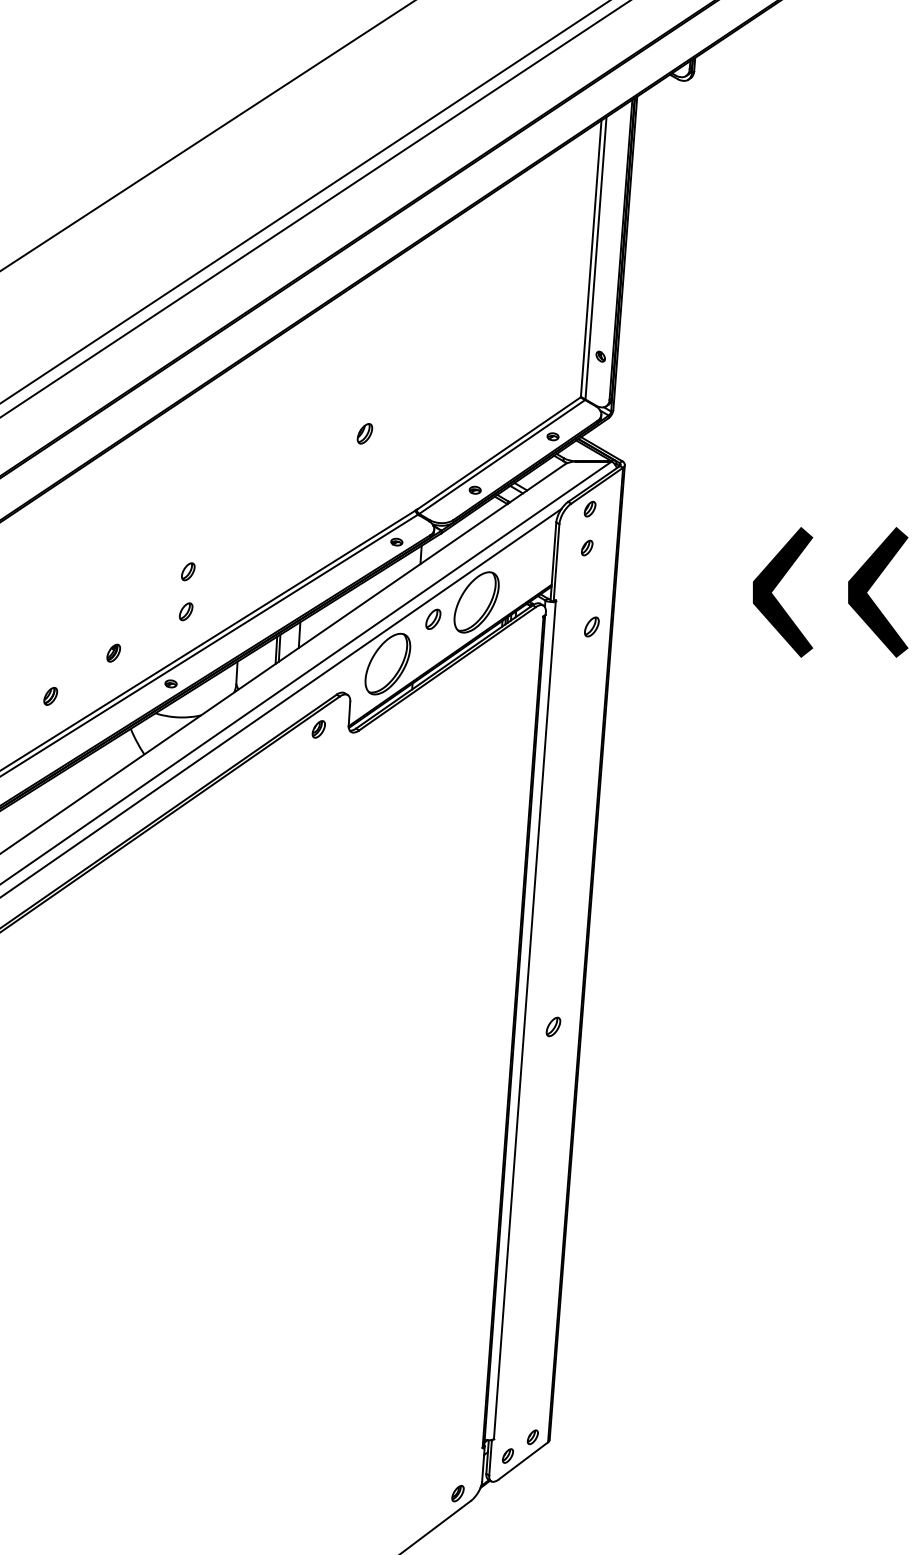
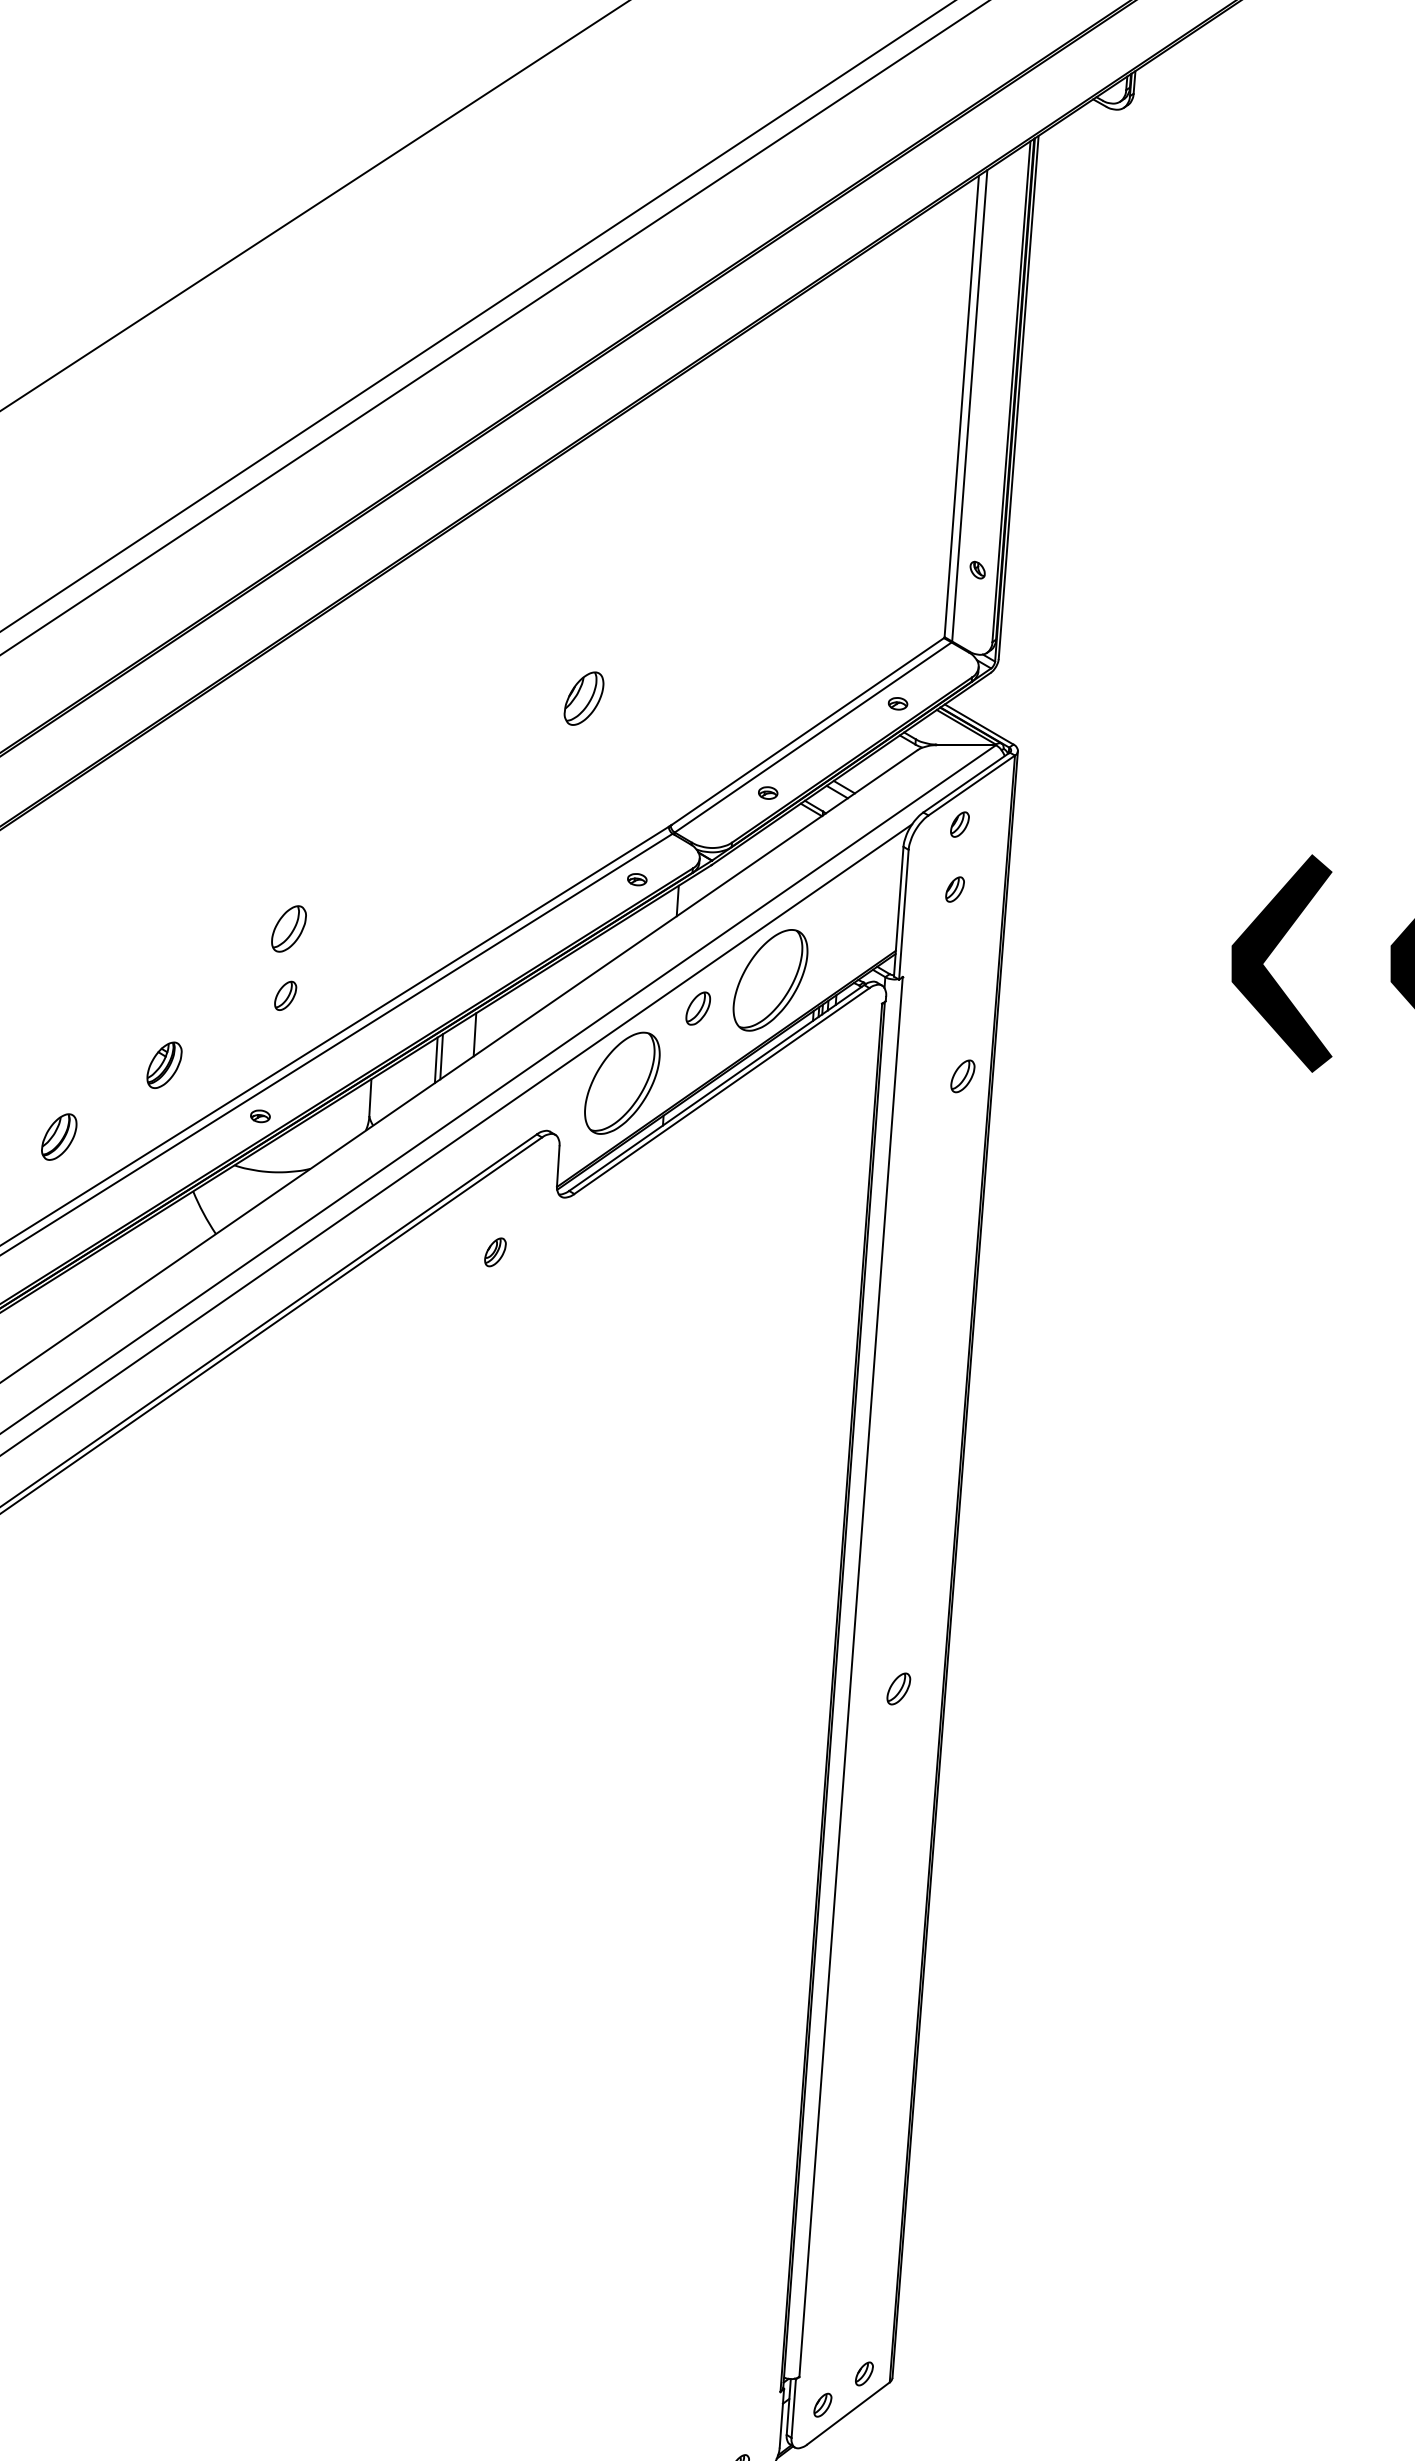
part: (364, 433) -> (583, 698), size x1.6
part: (188, 571) -> (289, 928), size x1.6
part: (591, 626) -> (962, 1075), moved
part: (113, 652) -> (164, 1063), size x1.6
part: (50, 696) -> (59, 1137), size x1.6
part: (318, 729) -> (494, 1252), moved

